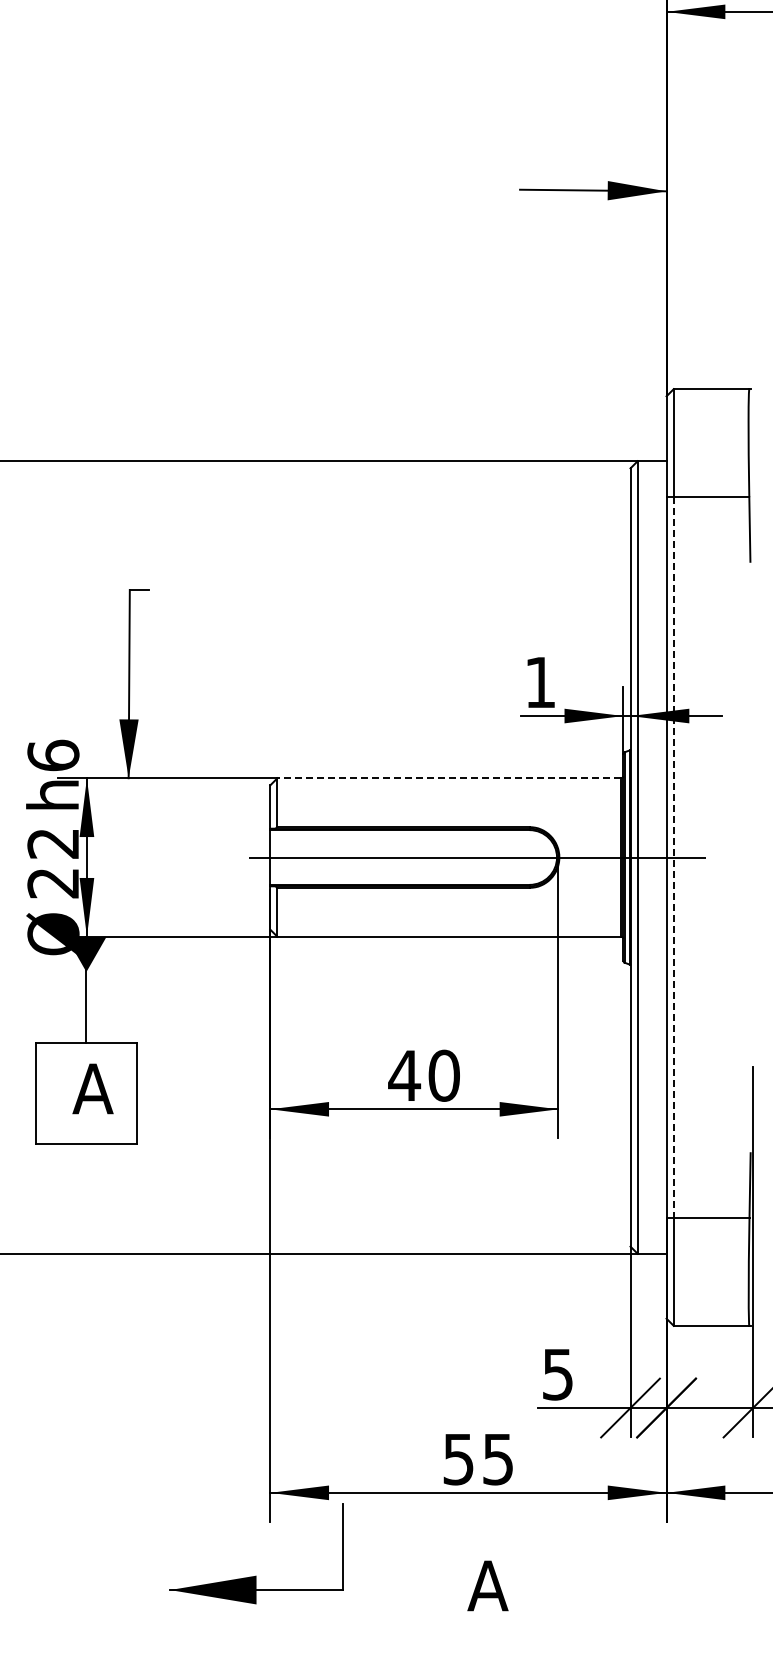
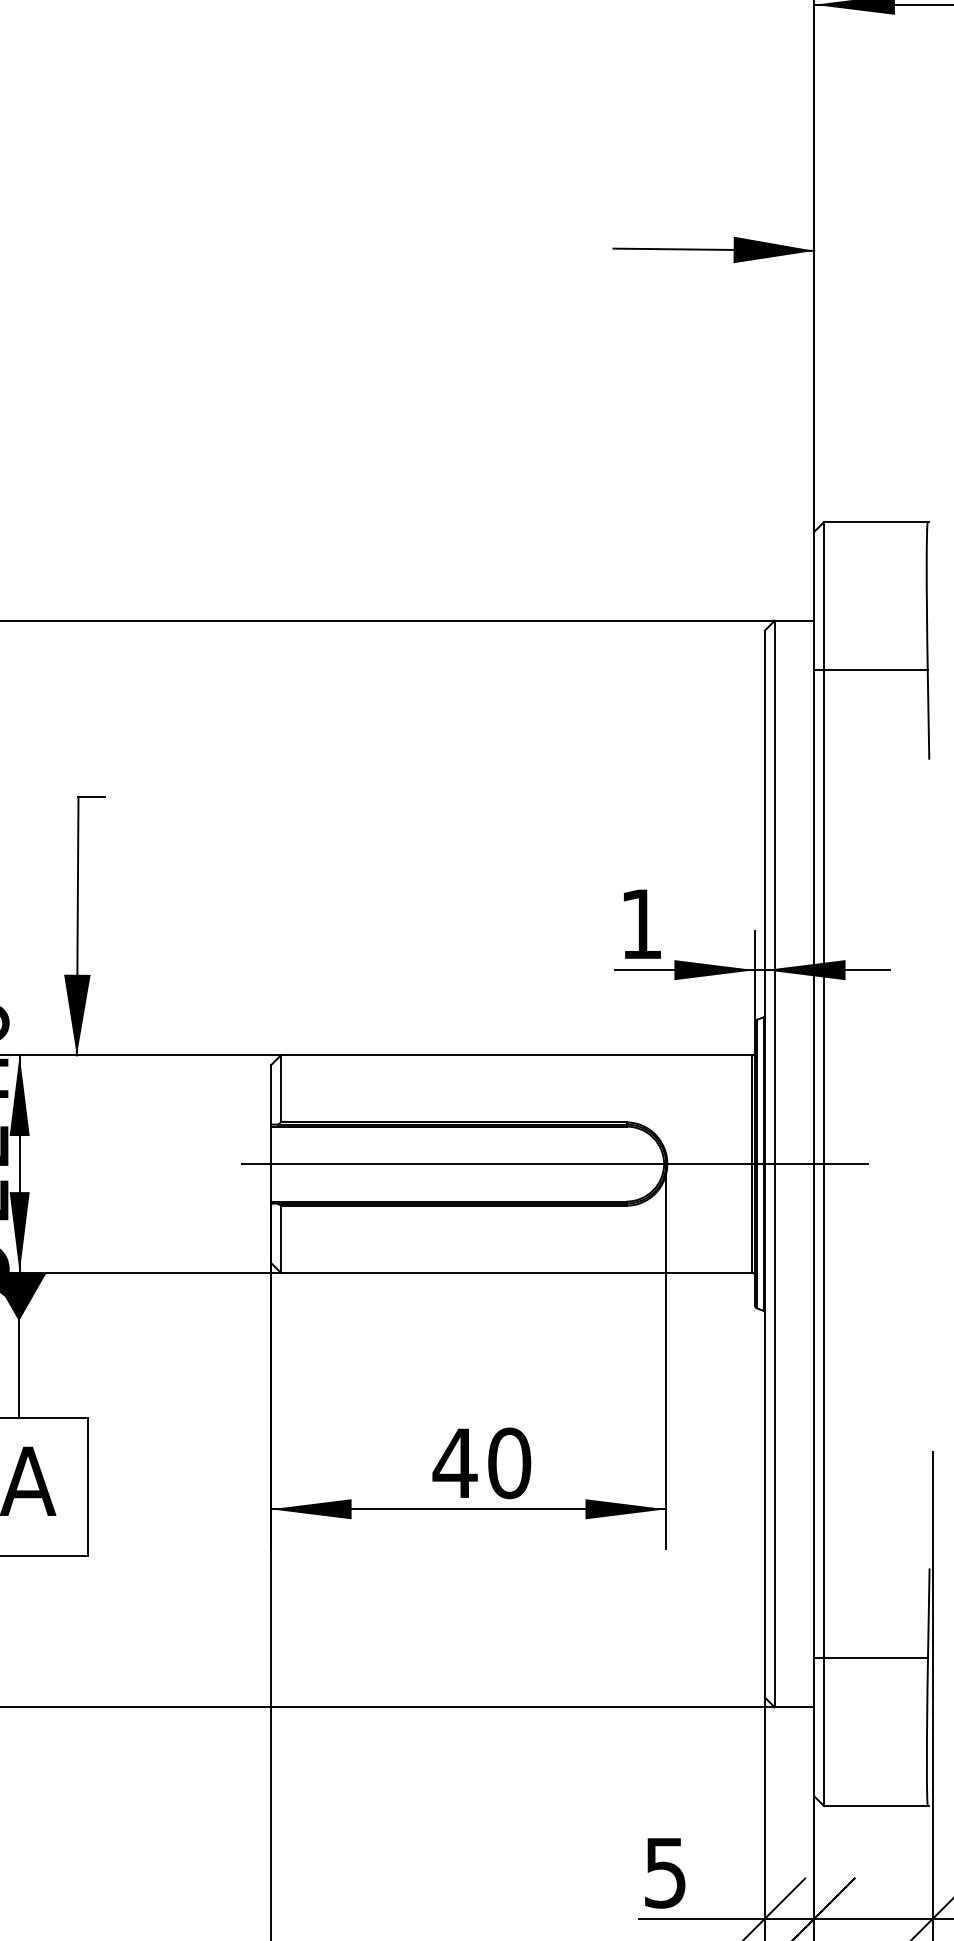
line: (449, 778) -> (516, 1055), dashed -> solid
line: (673, 858) -> (823, 1165), dashed -> solid

